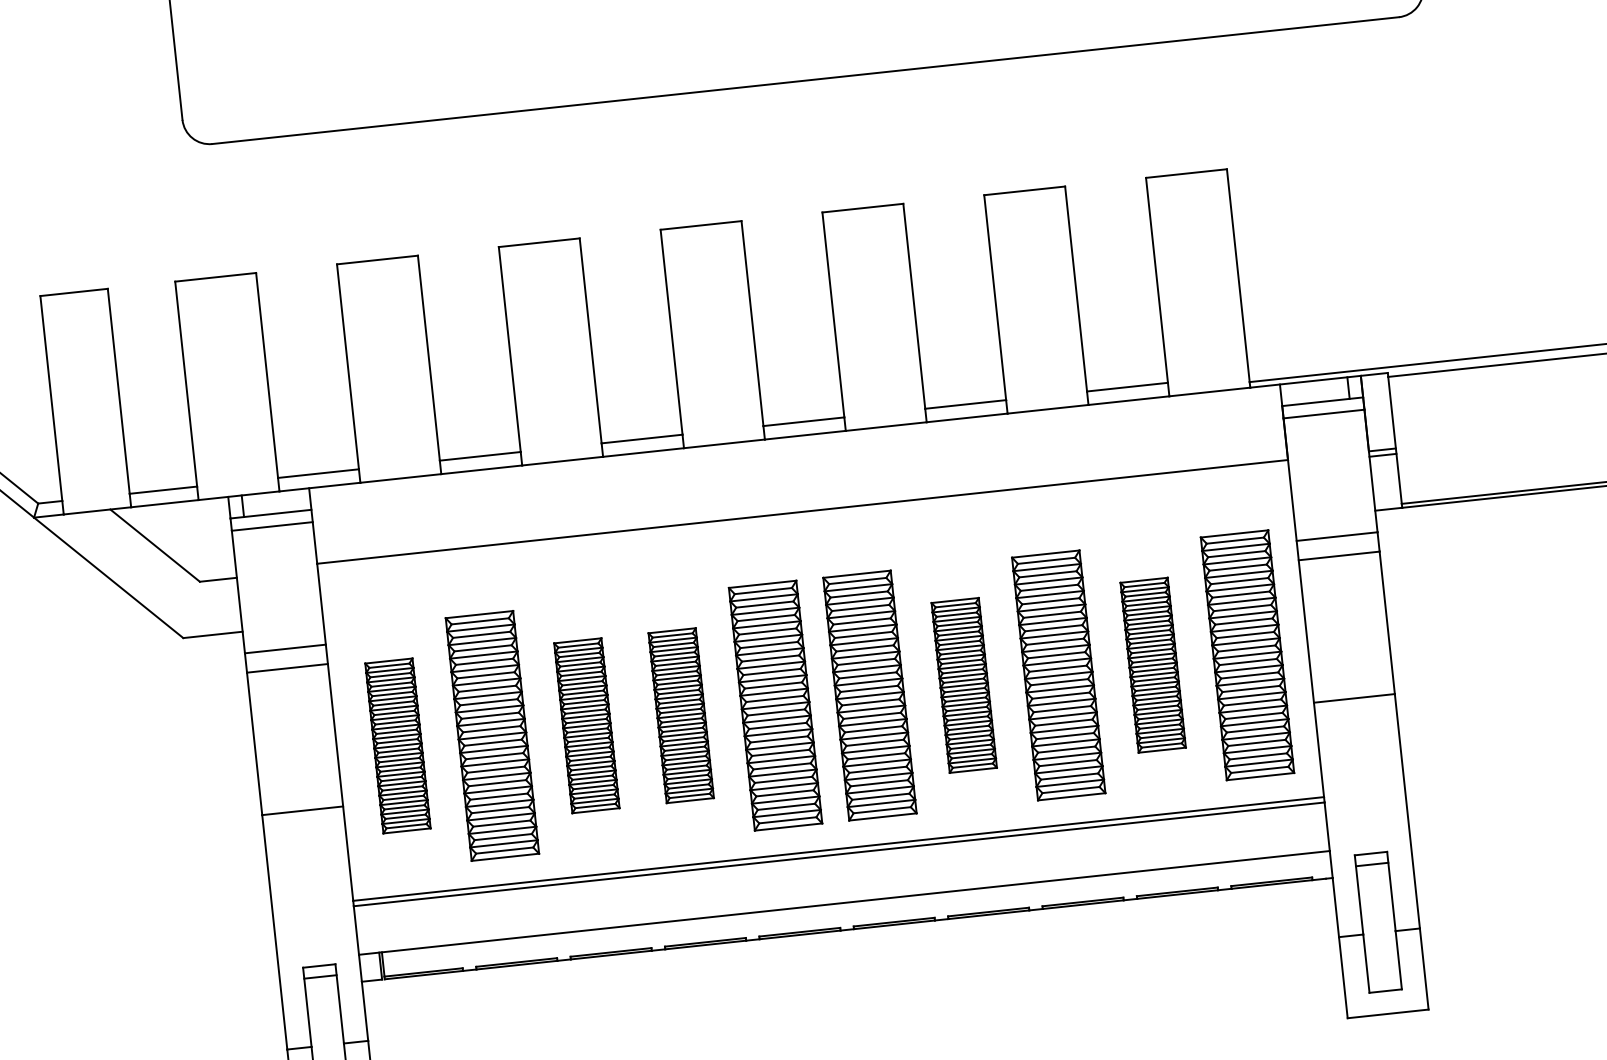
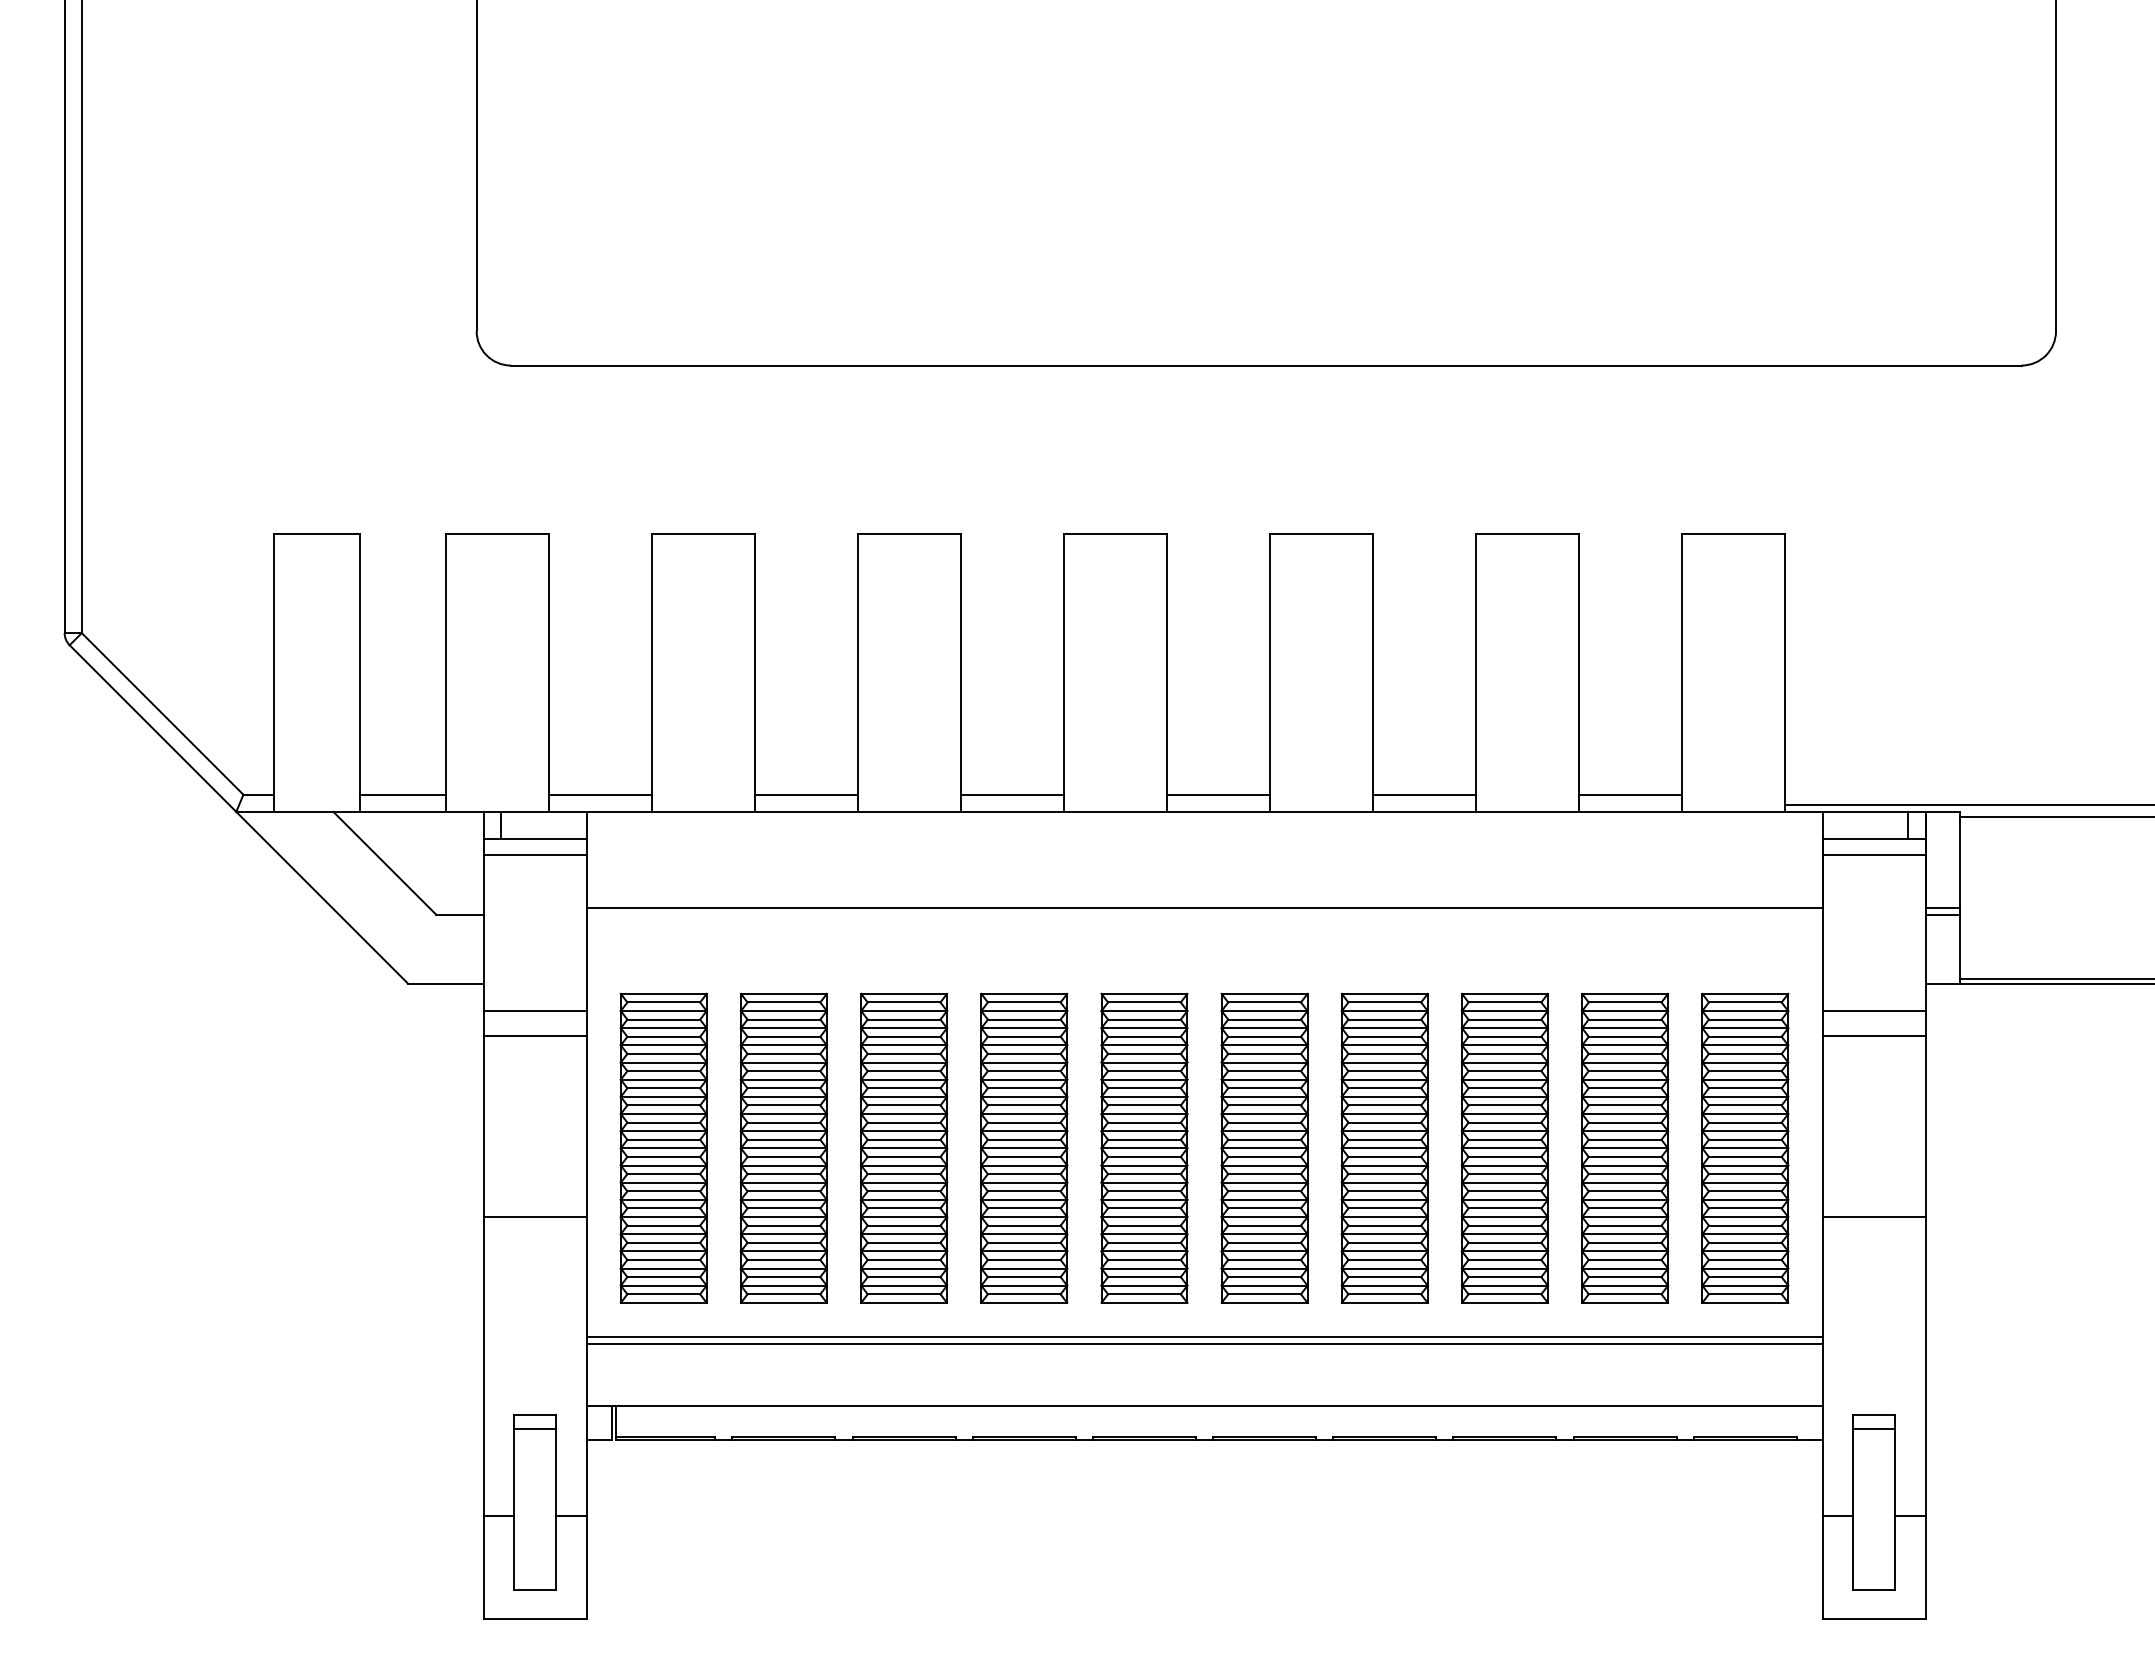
part: (1153, 664) -> (1625, 1147), size x1.43
part: (964, 684) -> (1384, 1147), size x1.43
part: (681, 715) -> (1024, 1147), size x1.43
part: (587, 725) -> (904, 1147), size x1.43
part: (397, 745) -> (663, 1147), size x1.43

